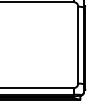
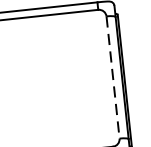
line: (78, 45) -> (113, 78), solid -> dashed

